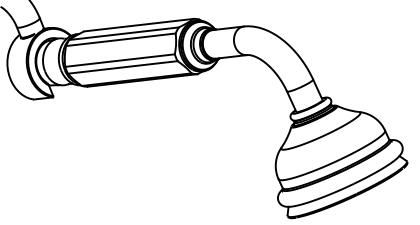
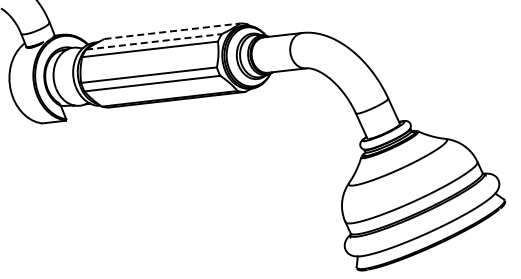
line: (138, 25) -> (172, 31), solid -> dashed
line: (124, 33) -> (154, 41), solid -> dashed

